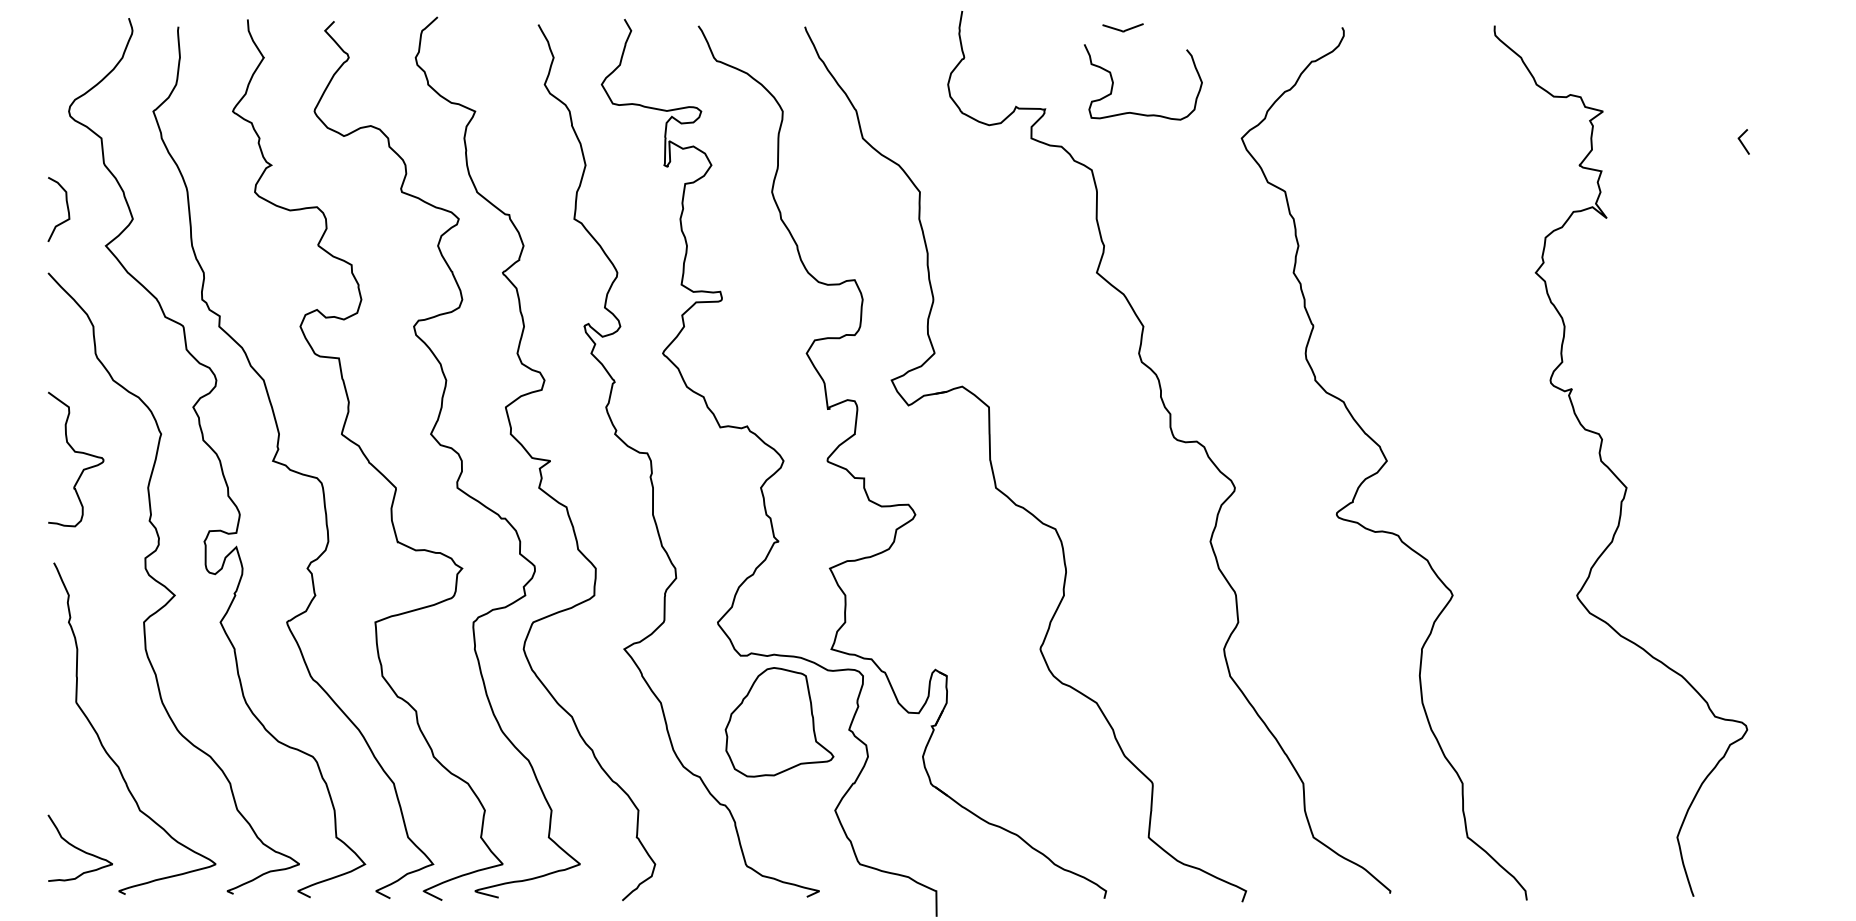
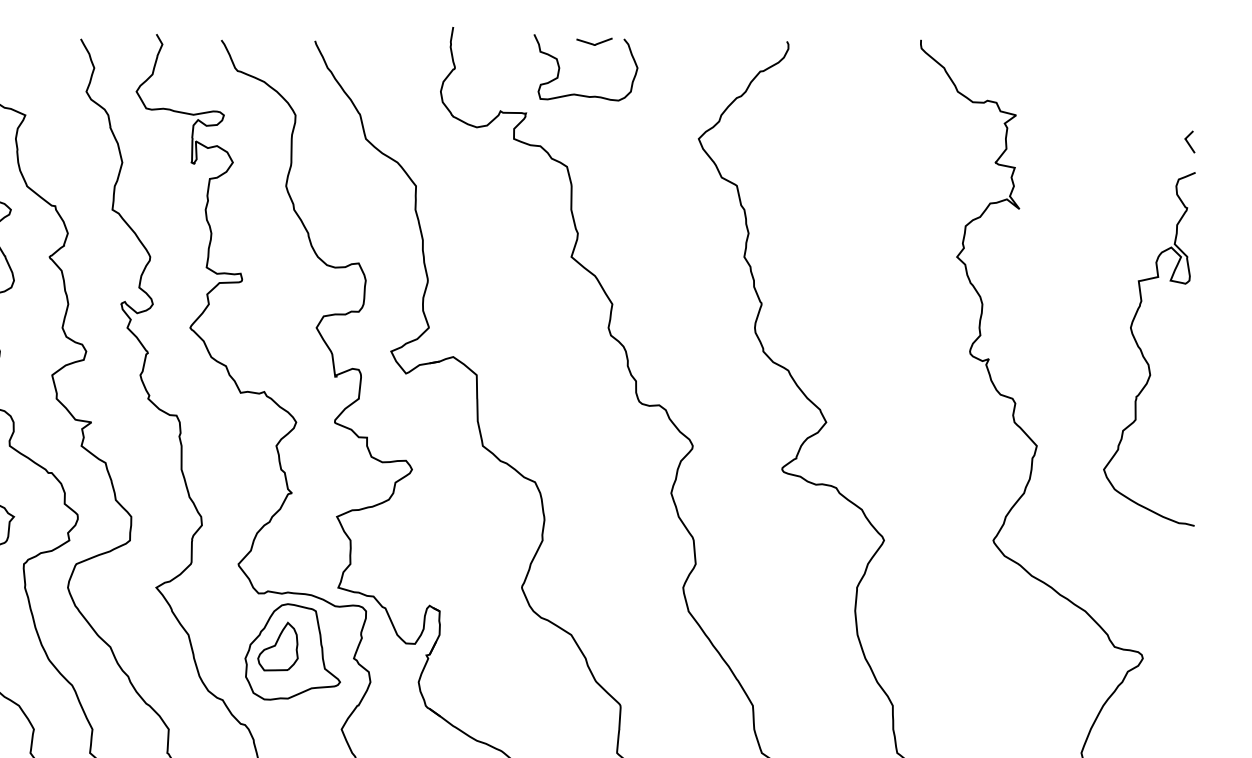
curve: (1113, 82) -> (559, 67), moved
curve: (1742, 142) -> (1188, 142), moved
curve: (1746, 379) -> (1142, 350), added
part: (762, 716) -> (277, 646), added

